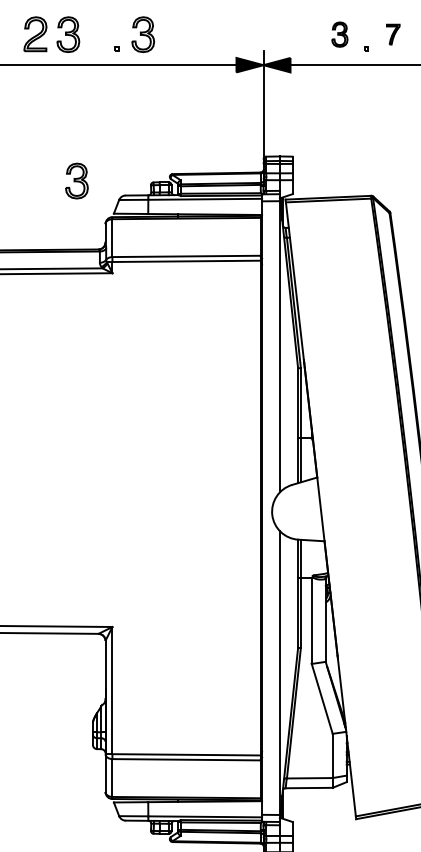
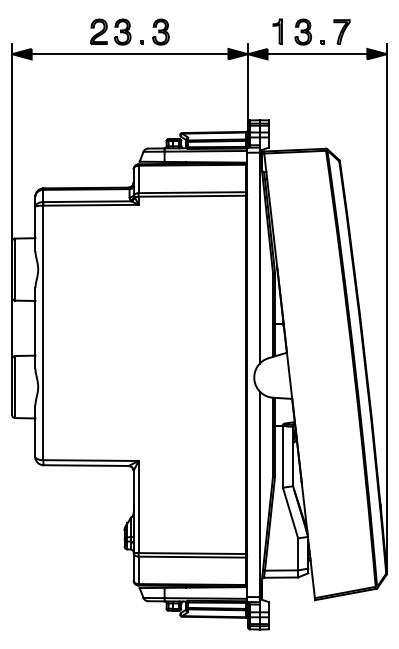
part: (51, 33) -> (110, 31), moved
part: (304, 33) -> (277, 31), added
part: (340, 33) -> (303, 31), size x1.43
part: (392, 33) -> (341, 31), size x1.67
part: (76, 180) -> (112, 137), removed

